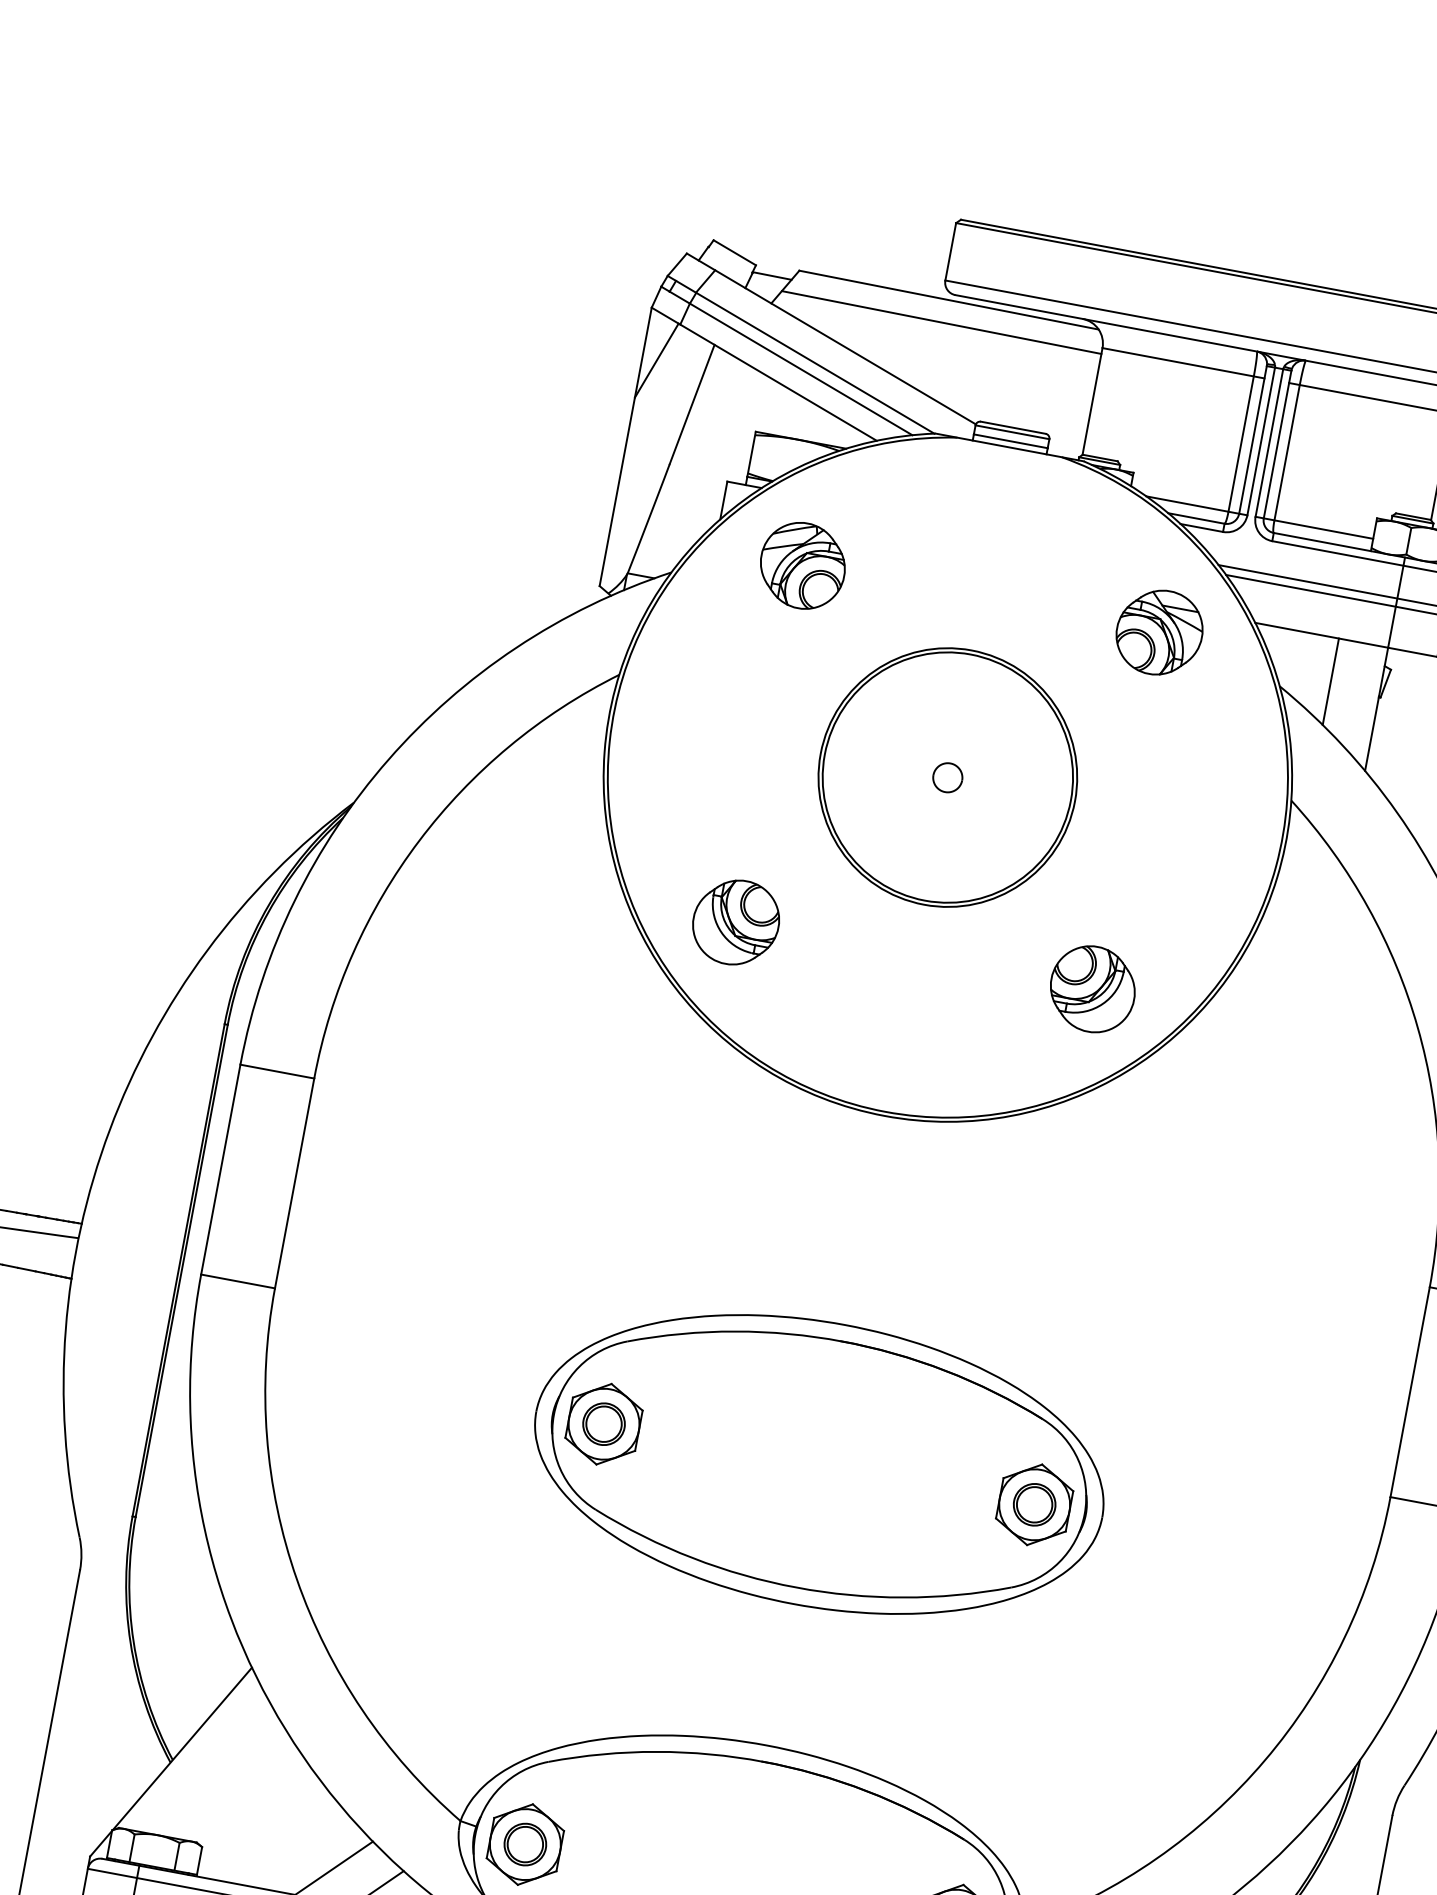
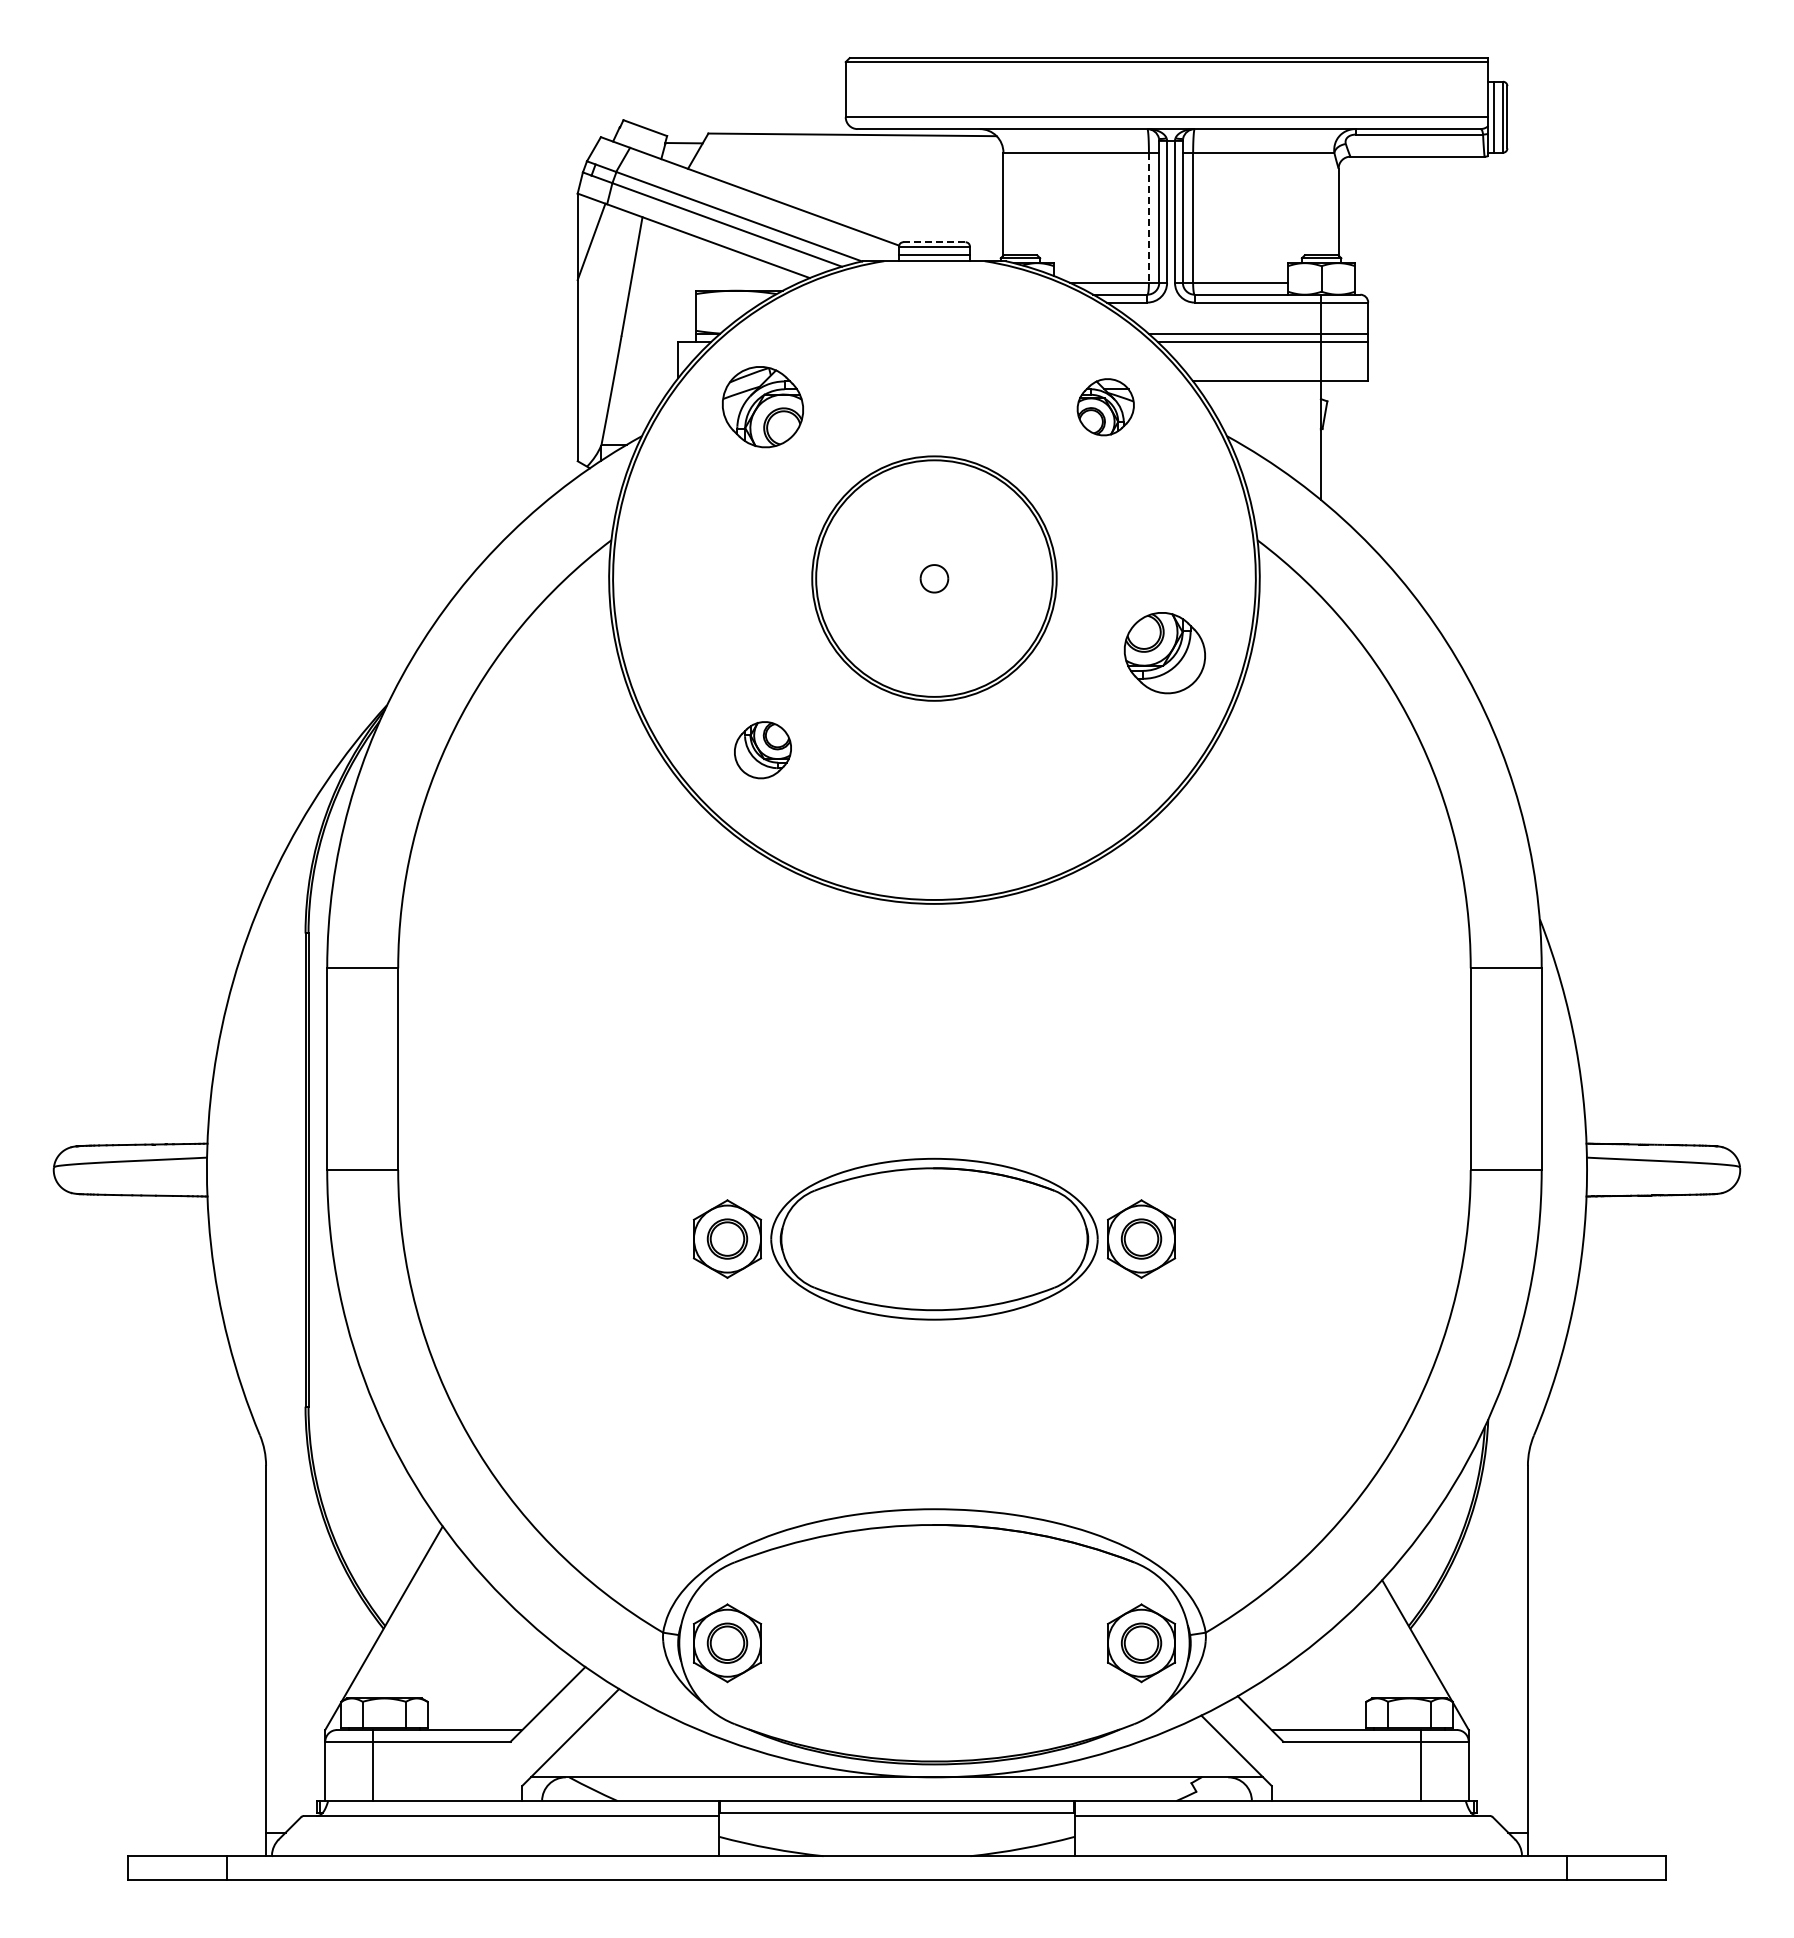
line: (941, 322) -> (849, 156), removed
line: (1013, 428) -> (934, 242), solid -> dashed
line: (1240, 444) -> (1148, 218), solid -> dashed
part: (1159, 632) -> (1105, 407), size x0.7
line: (1330, 681) -> (1273, 422), removed
part: (735, 922) -> (762, 750), size x0.7
part: (1092, 989) -> (1164, 653), moved
part: (819, 1464) -> (934, 1239), size x0.6

